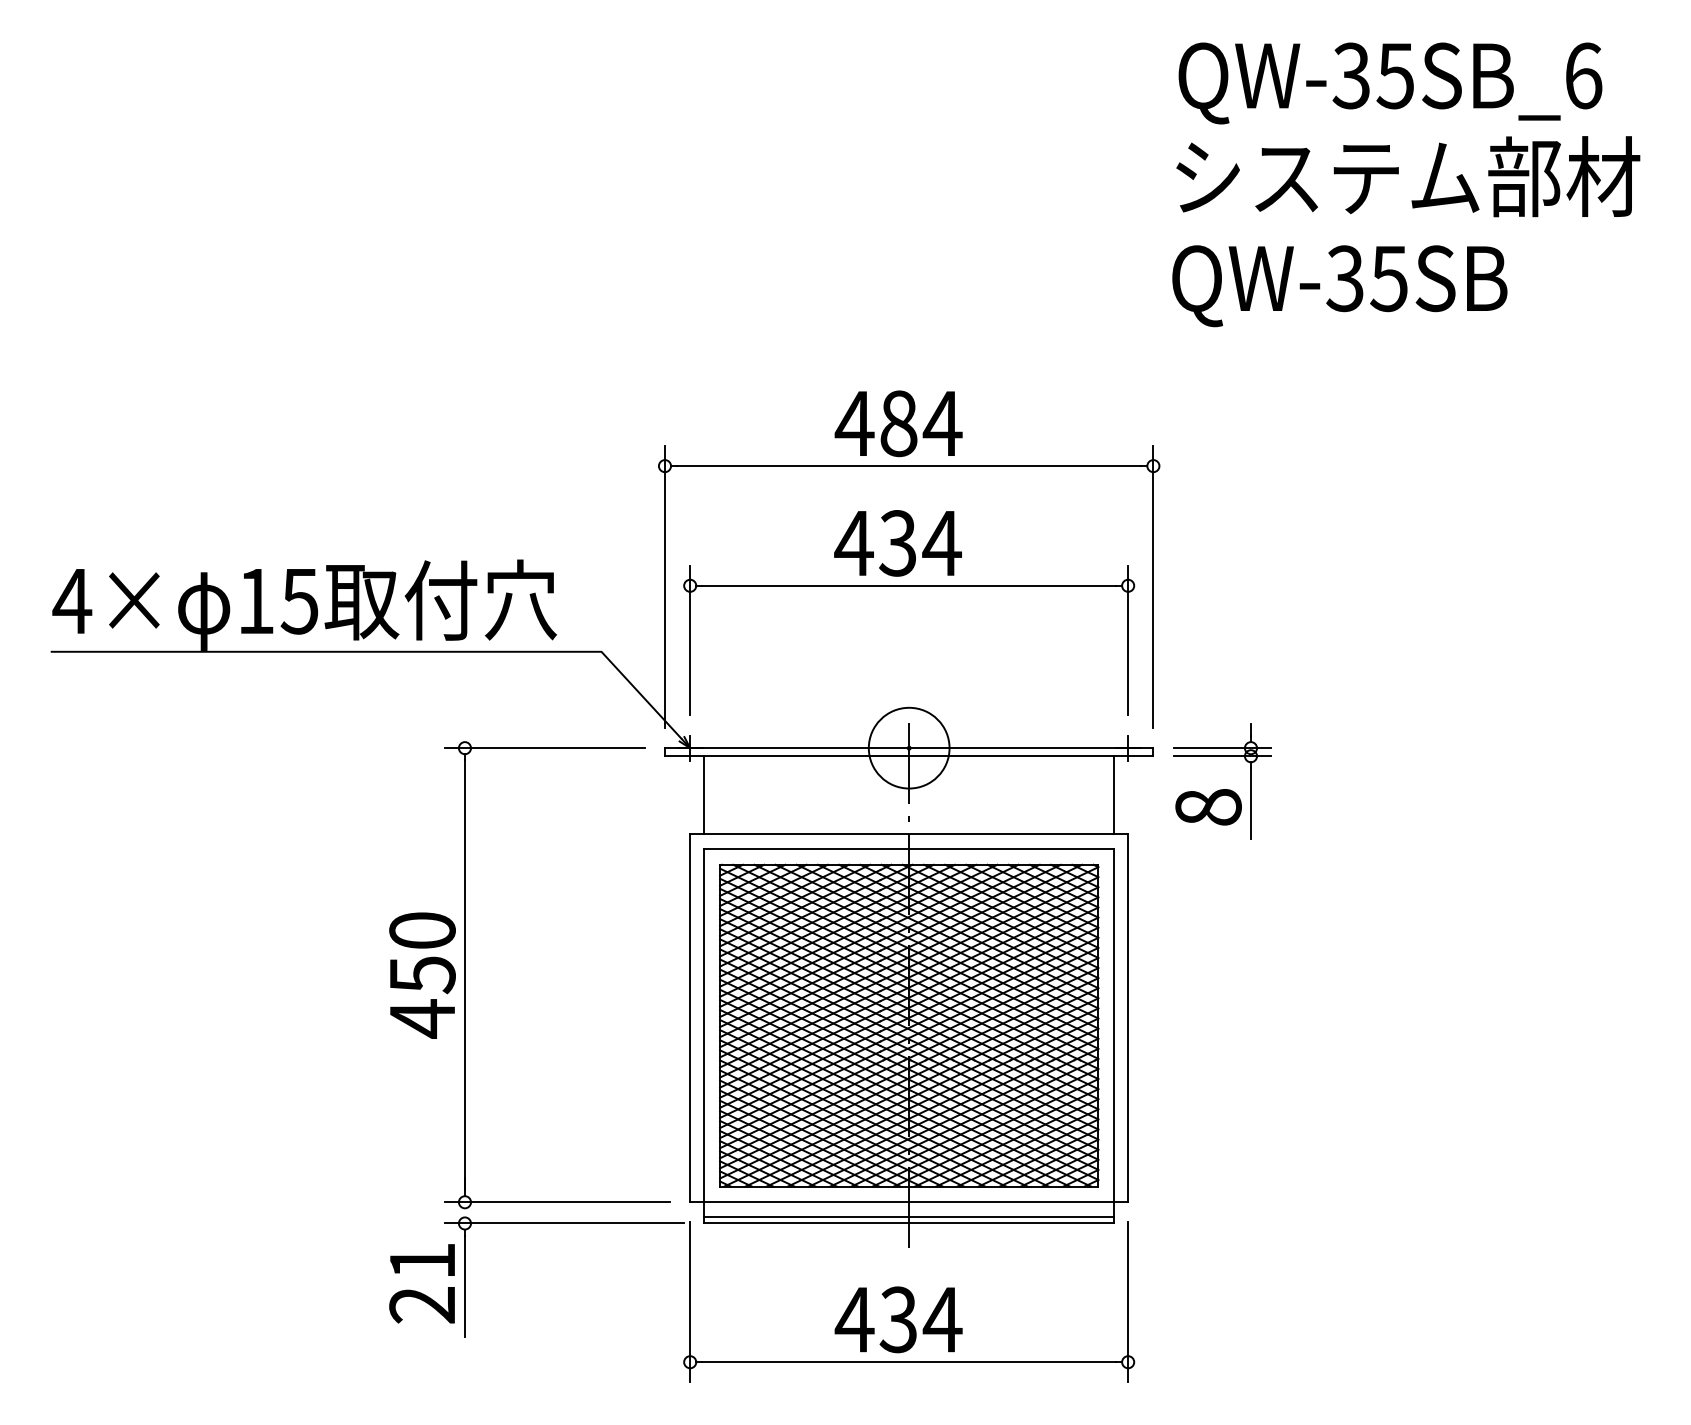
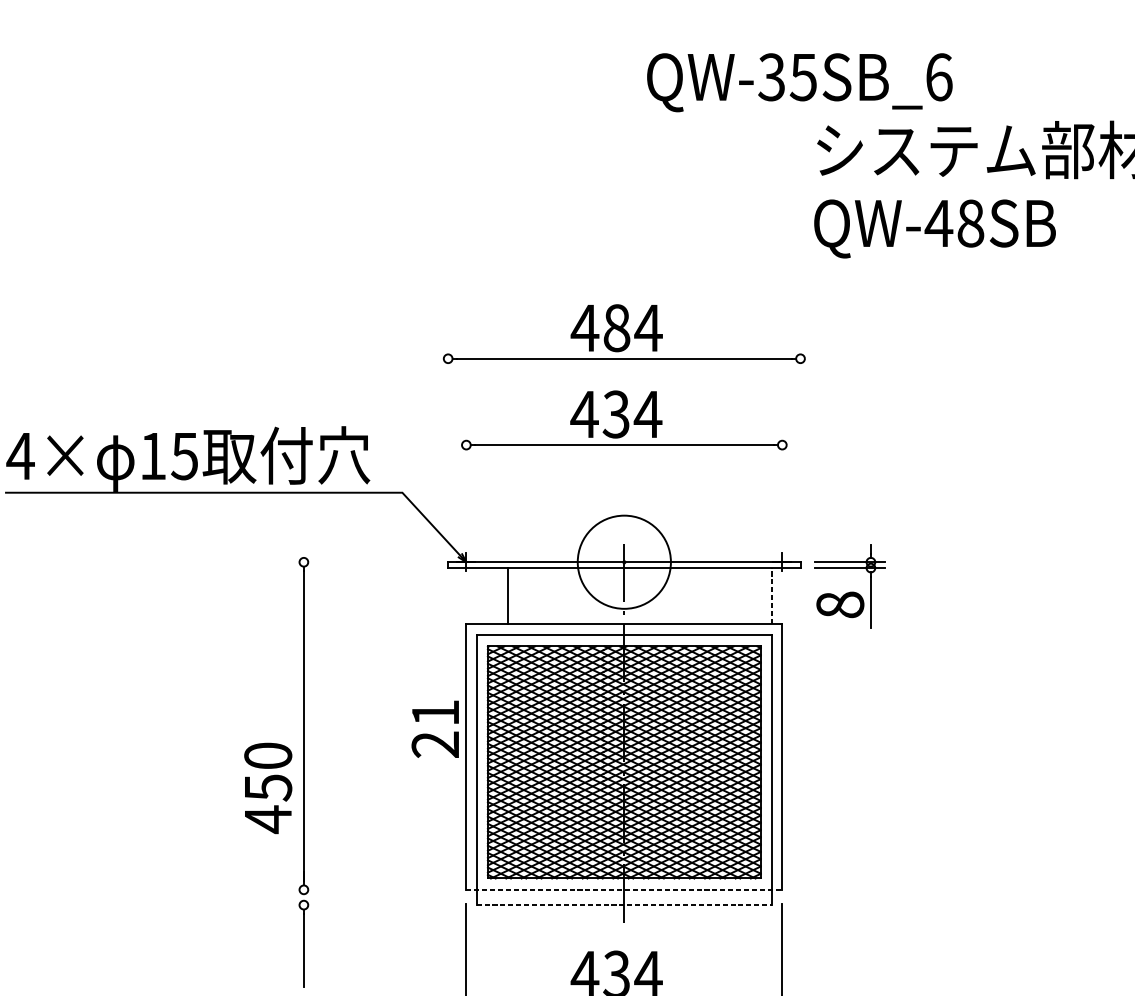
text: (1390, 83) -> (799, 82), moved
text: (1366, 278) -> (954, 223), QW-35SB -> QW-48SB
line: (664, 586) -> (447, 445), removed
line: (1153, 586) -> (800, 445), removed
line: (690, 640) -> (466, 484), removed
line: (1128, 640) -> (782, 484), removed
circle: (908, 747) -> (623, 561), size x1.6
line: (544, 748) -> (361, 562), removed
line: (704, 794) -> (508, 595), moved
line: (1114, 795) -> (772, 596), solid -> dashed
text: (422, 975) -> (268, 788), moved
line: (557, 1202) -> (370, 890), removed
line: (909, 1202) -> (624, 890), solid -> dashed
line: (909, 1217) -> (624, 900), removed
line: (564, 1223) -> (375, 905), removed
line: (909, 1223) -> (624, 905), solid -> dashed
text: (421, 1283) -> (434, 729), moved

